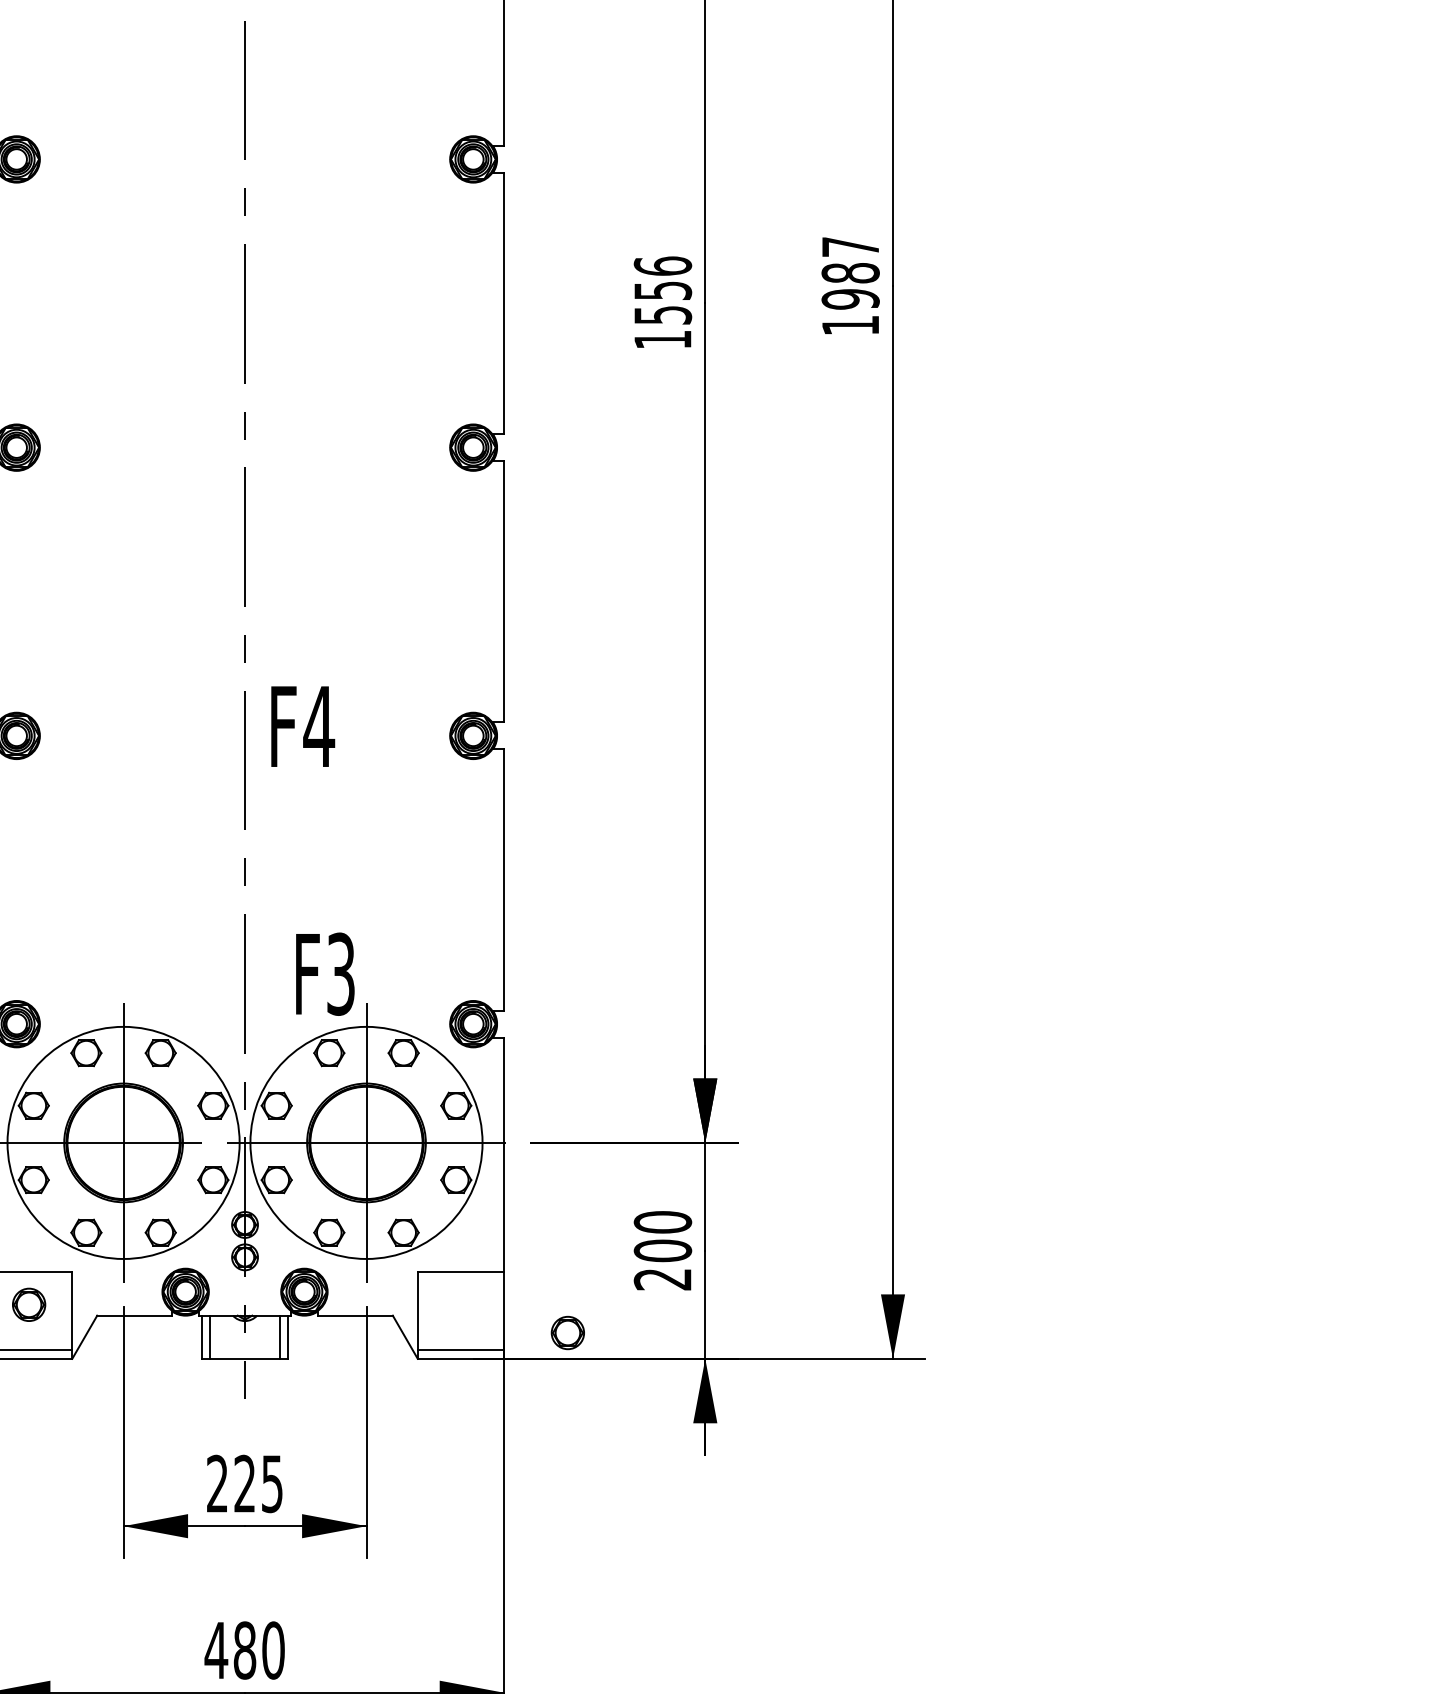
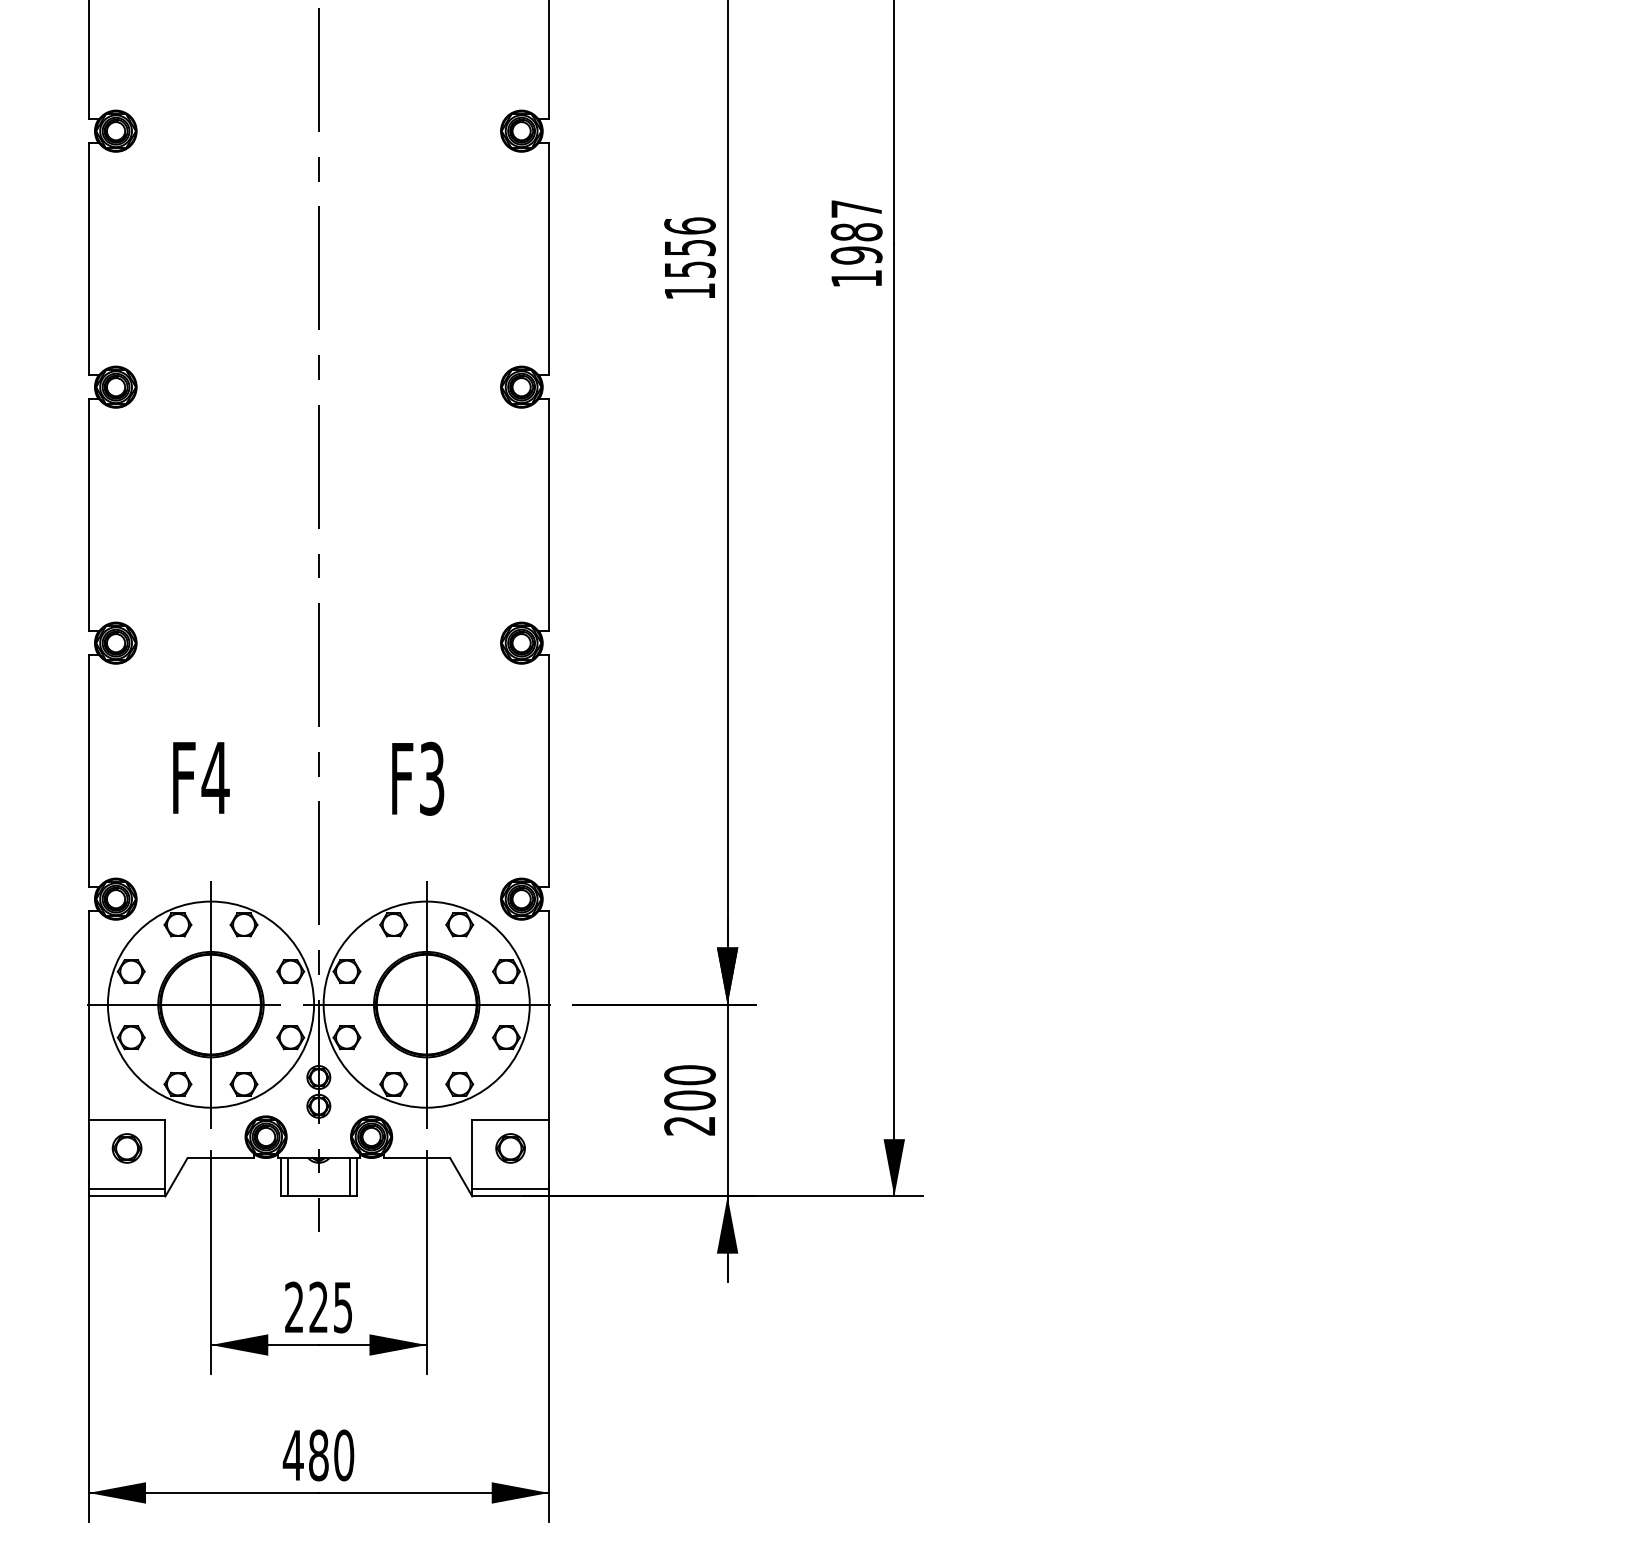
text: (303, 726) -> (201, 777), moved
text: (325, 973) -> (418, 778), moved
part: (567, 1333) -> (510, 1148), moved

